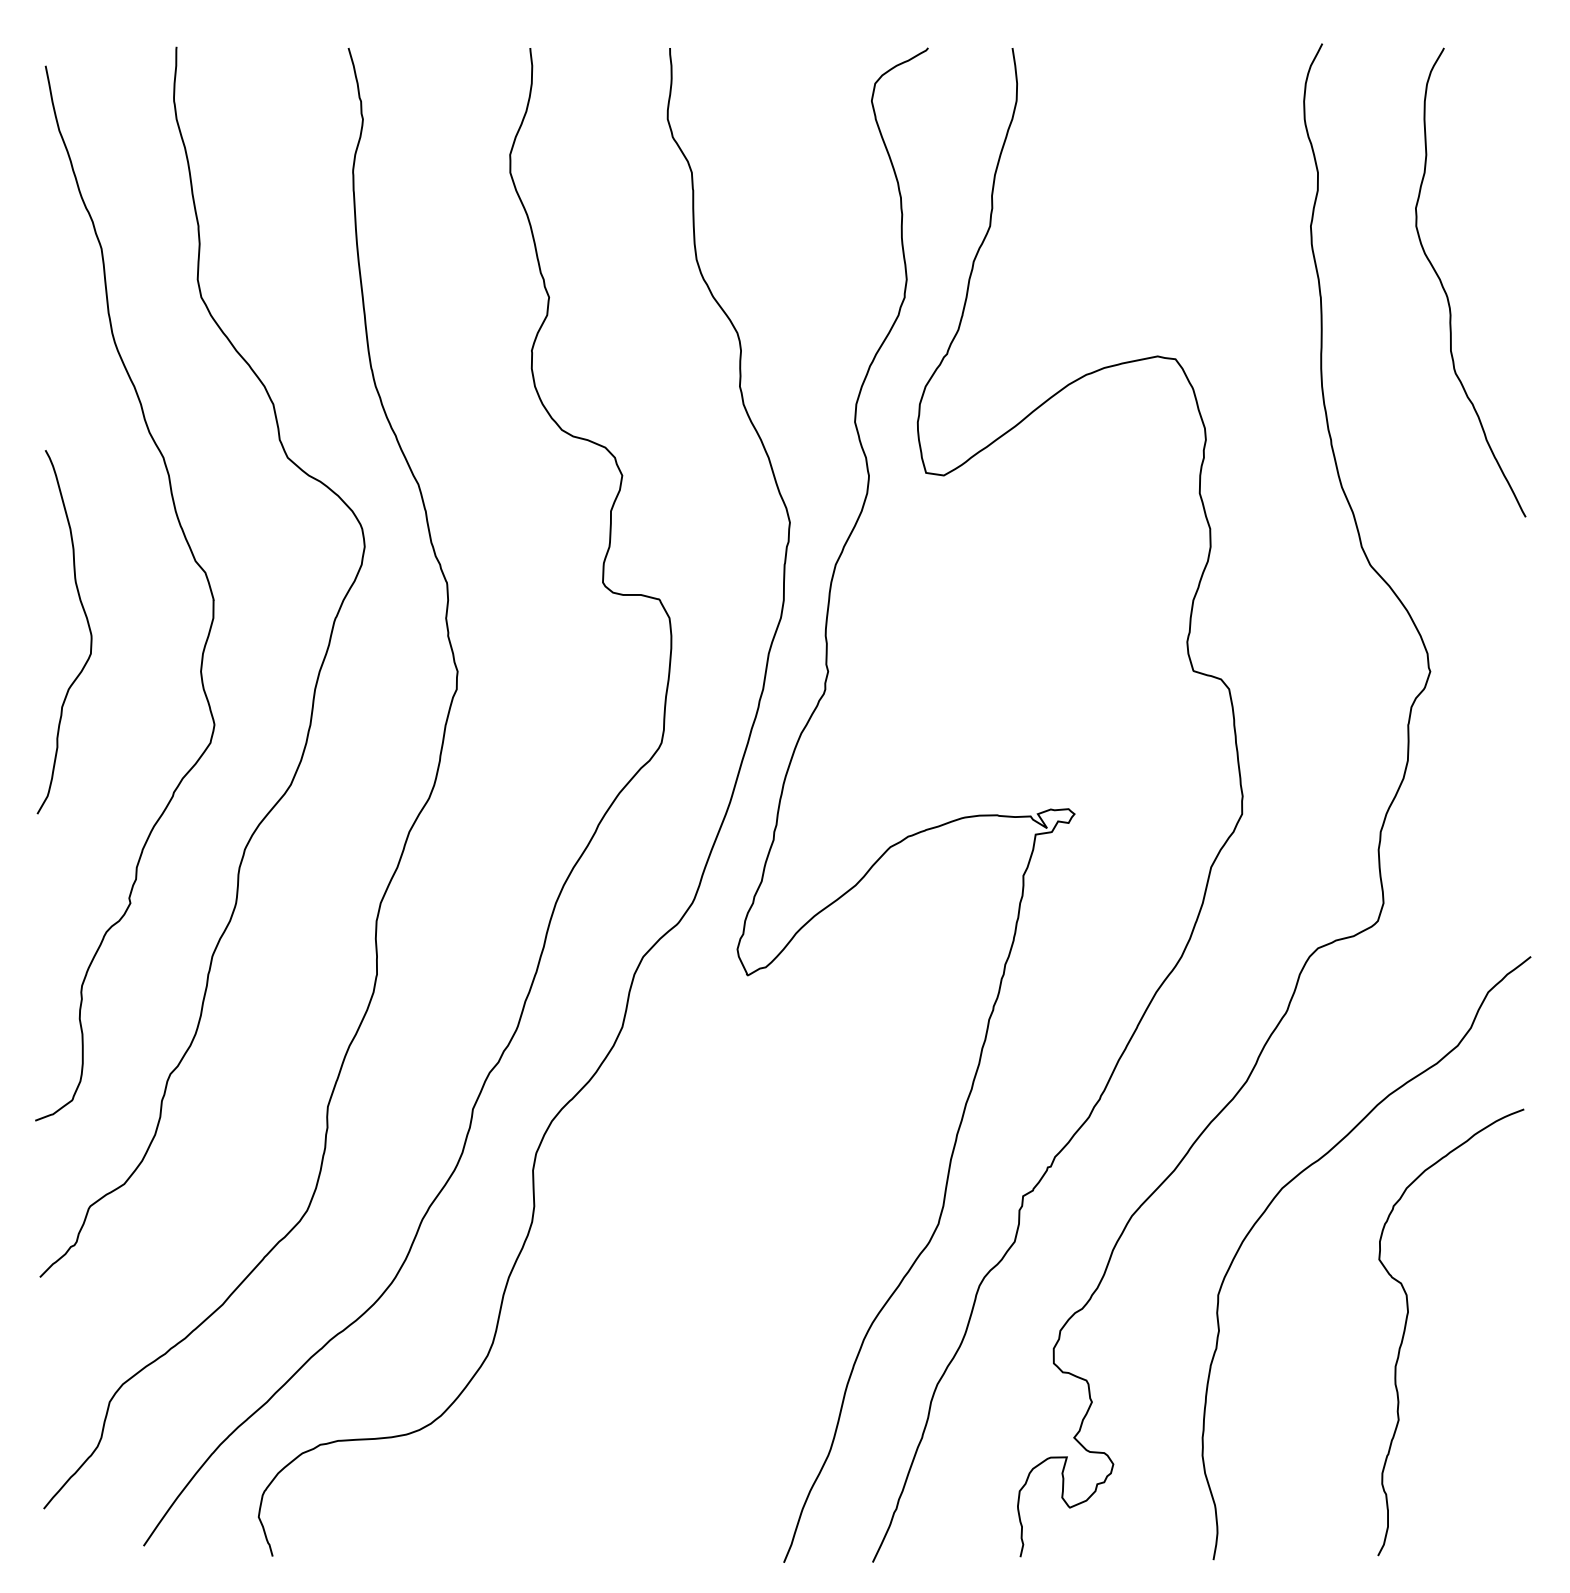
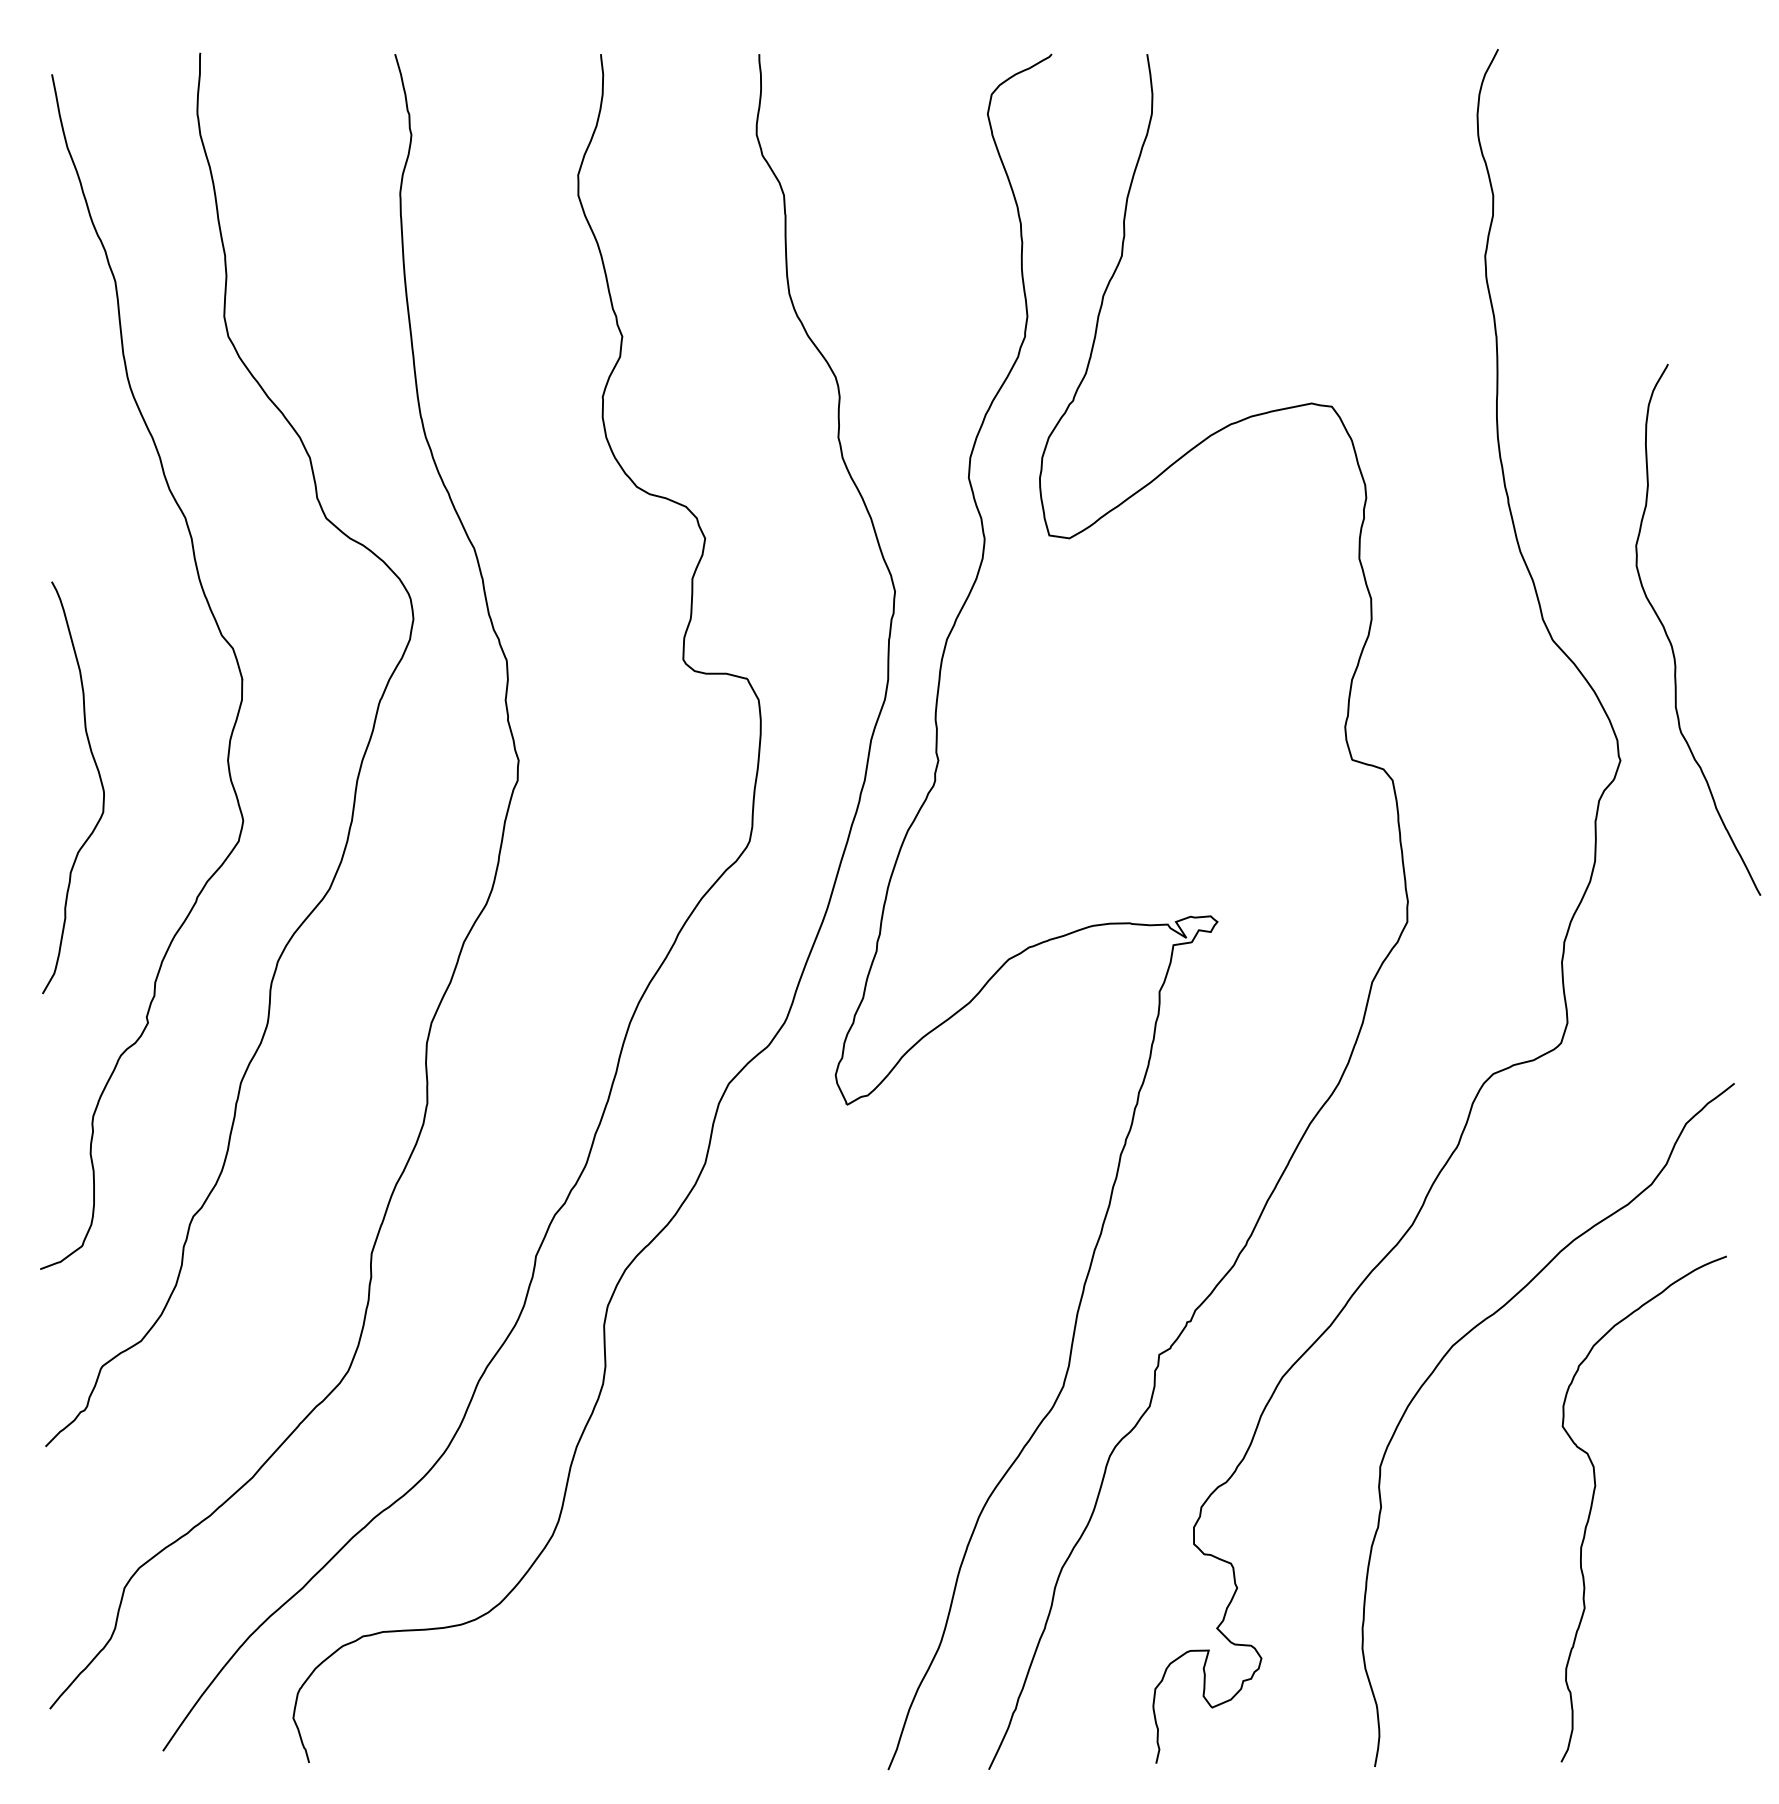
curve: (1447, 293) -> (1671, 642), moved
curve: (87, 624) -> (99, 779), moved

